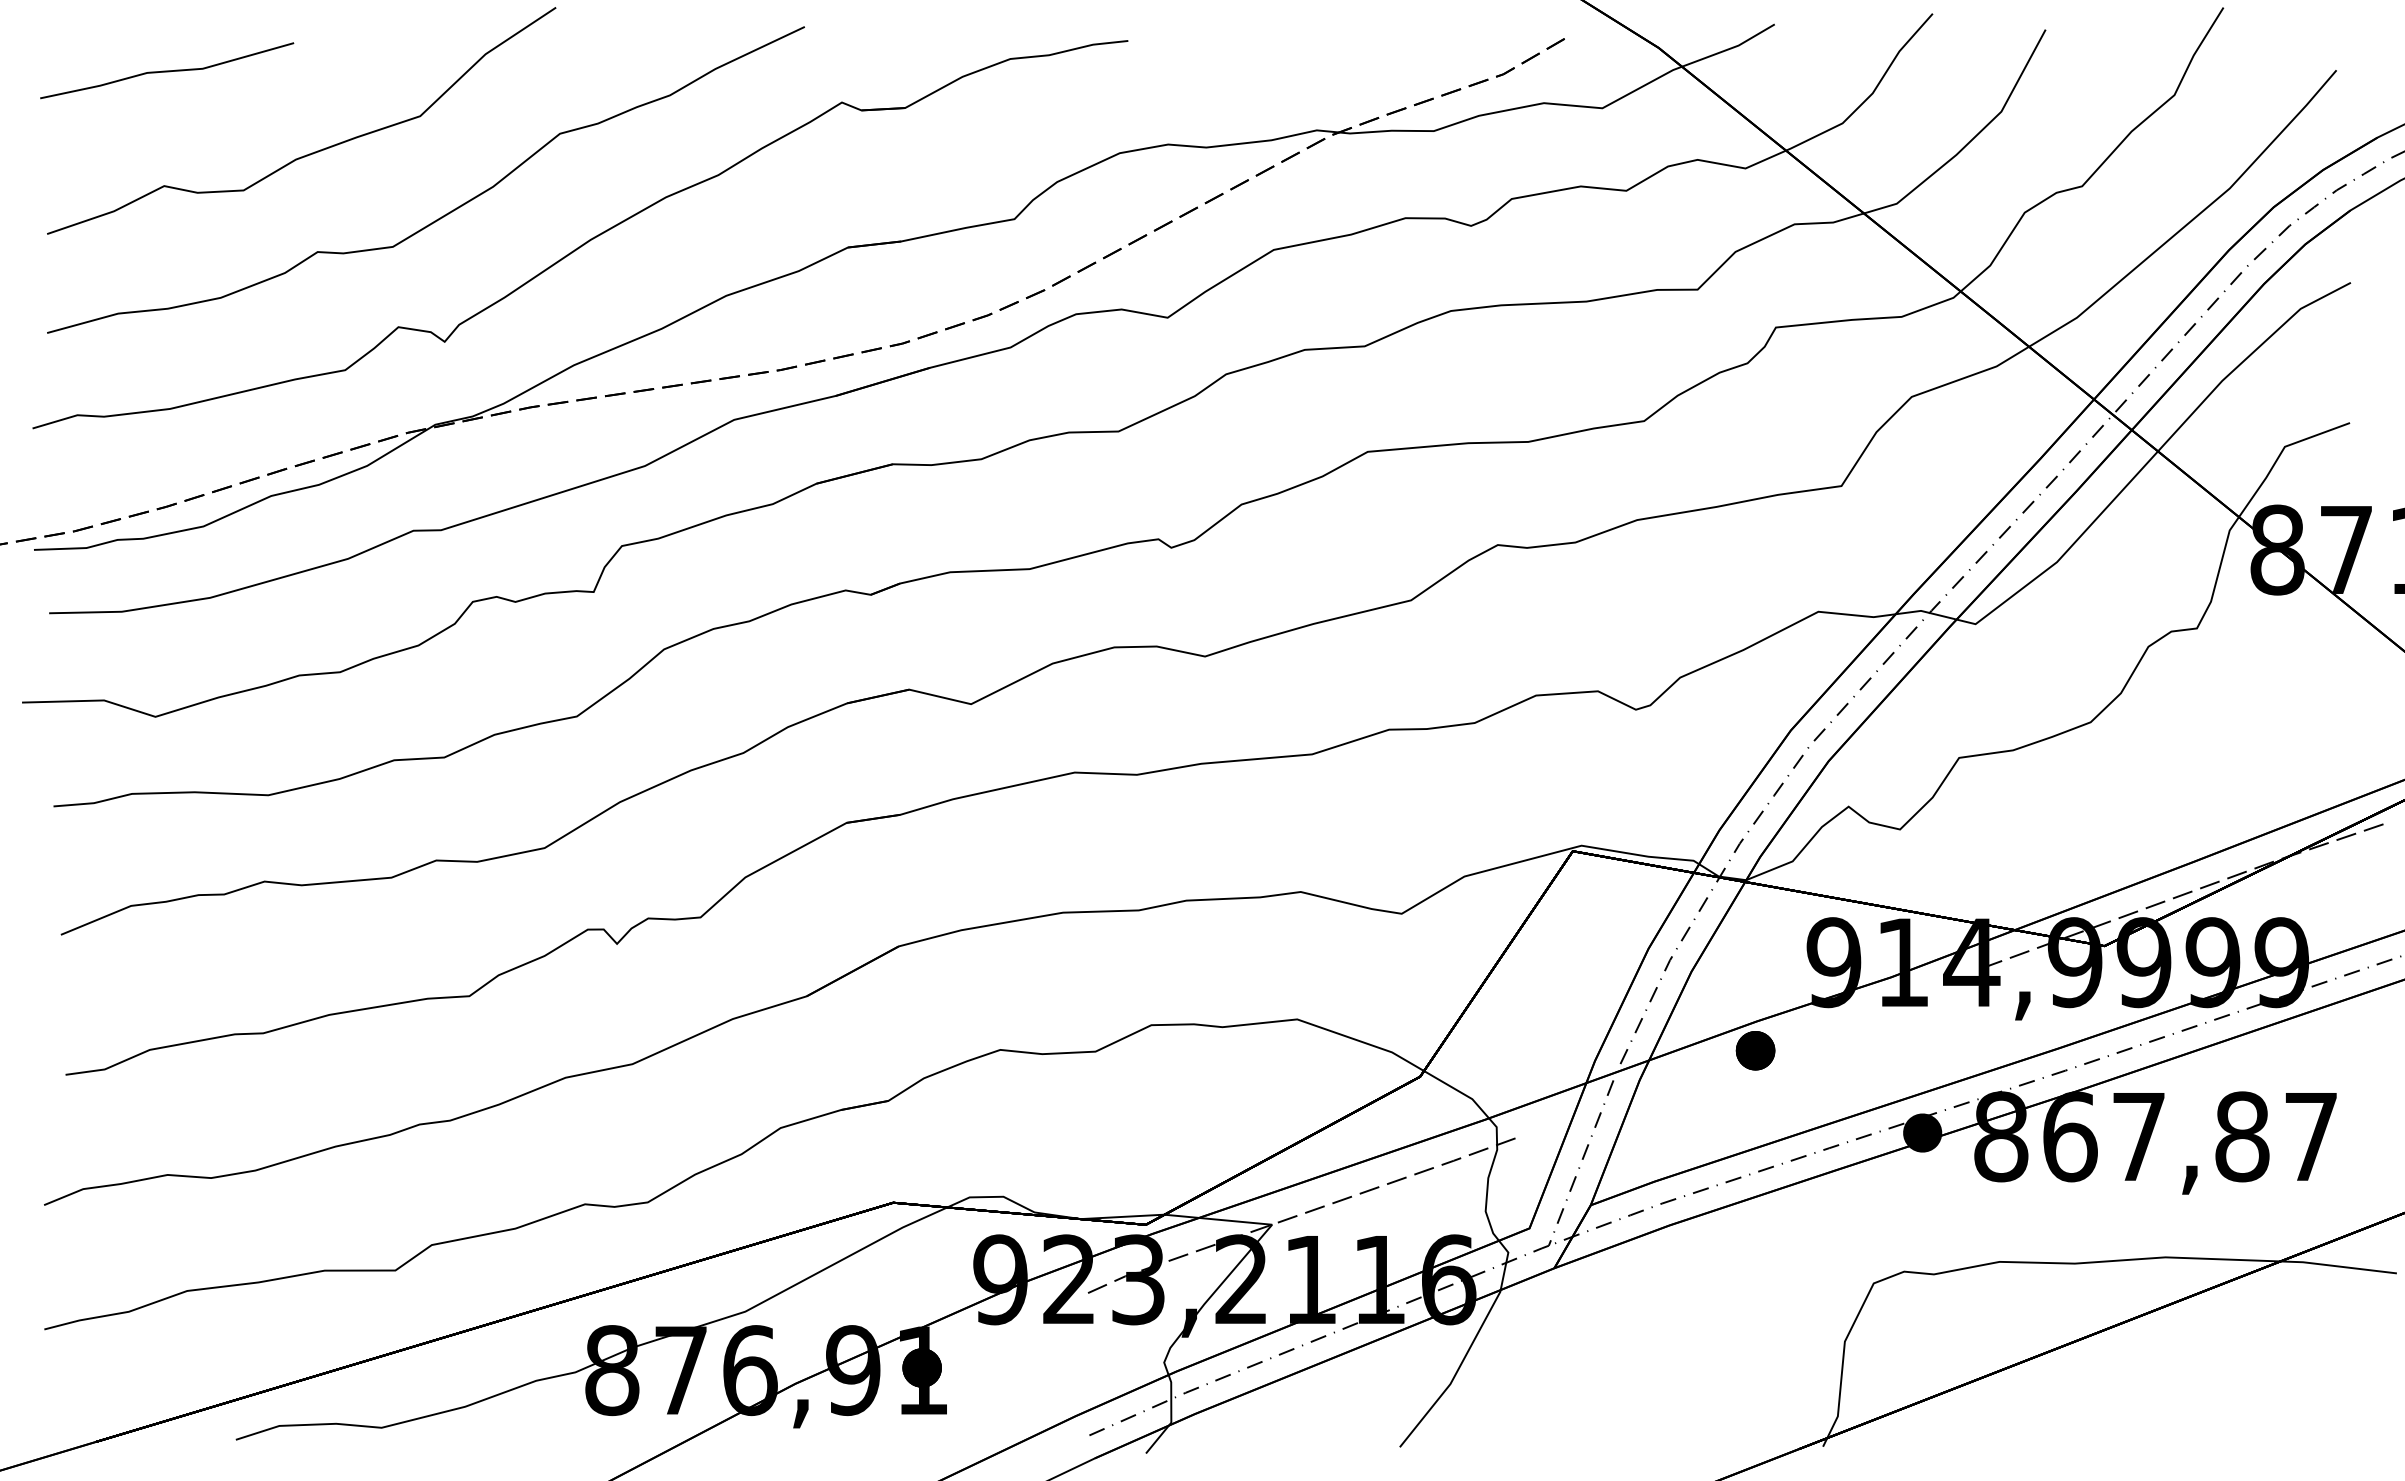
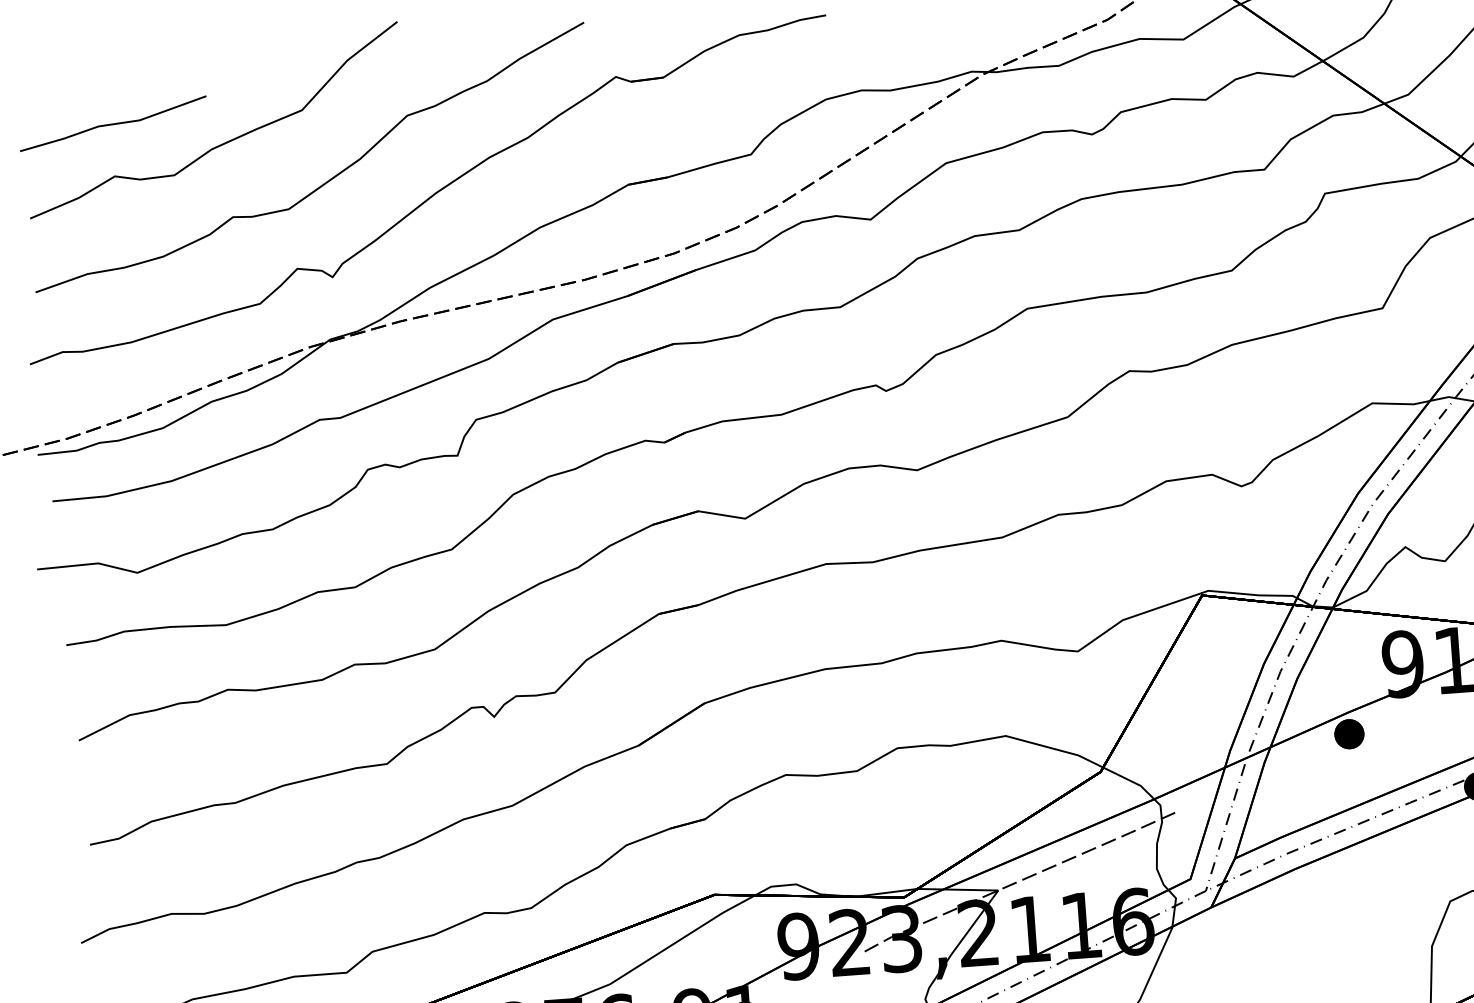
line: (167, 70) -> (113, 123), moved

